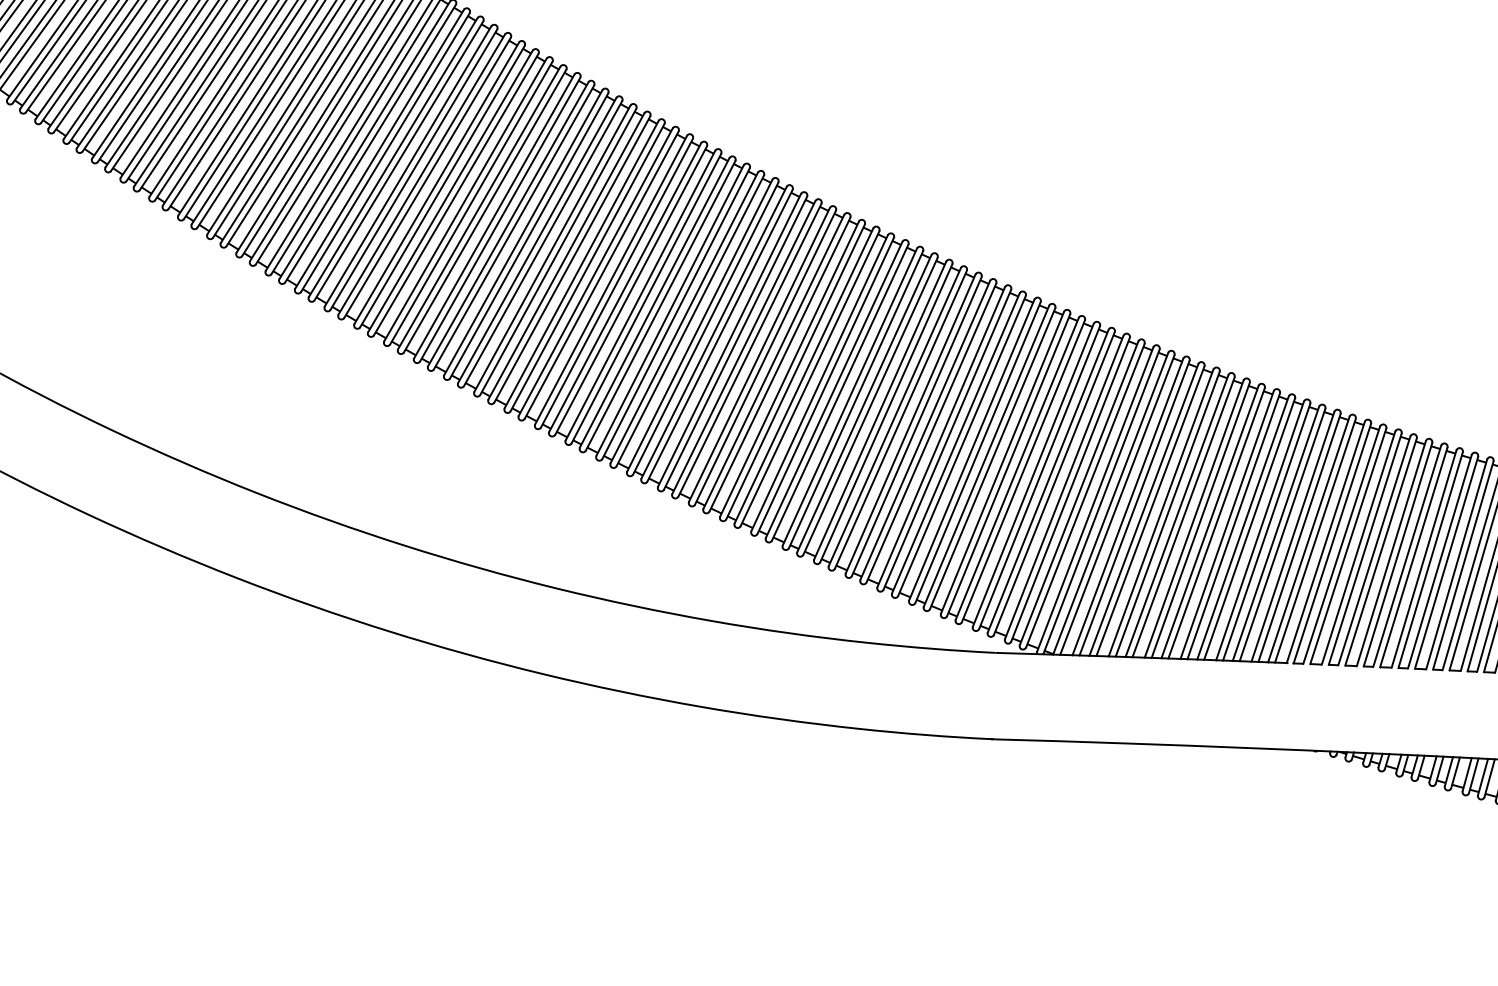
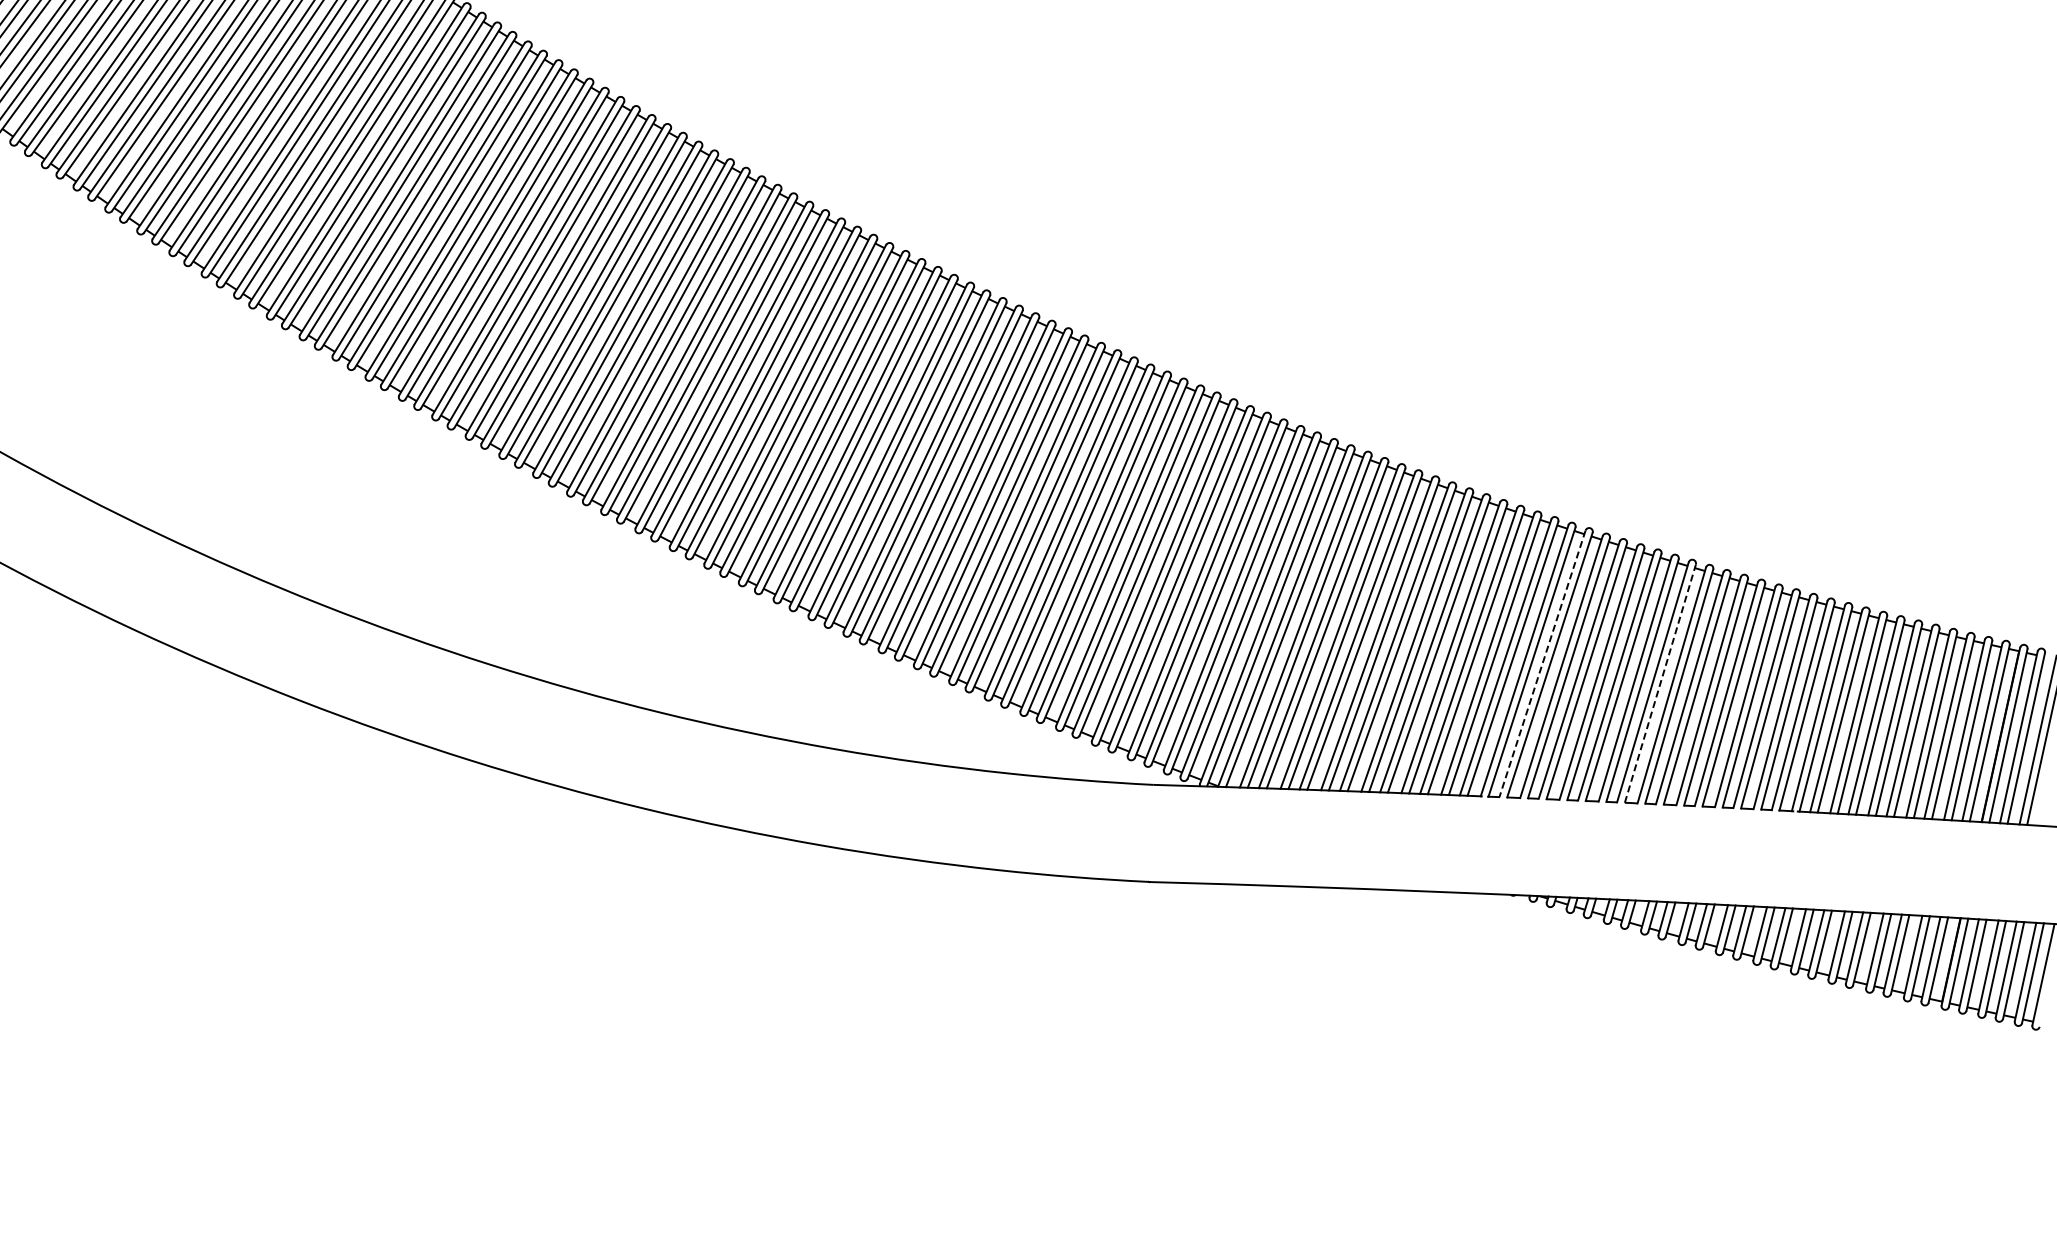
line: (1341, 544) -> (1542, 663), solid -> dashed
line: (1446, 562) -> (1660, 683), solid -> dashed

